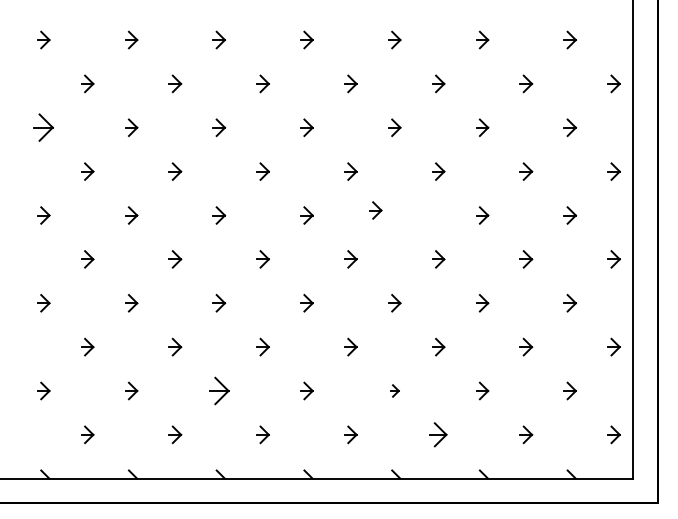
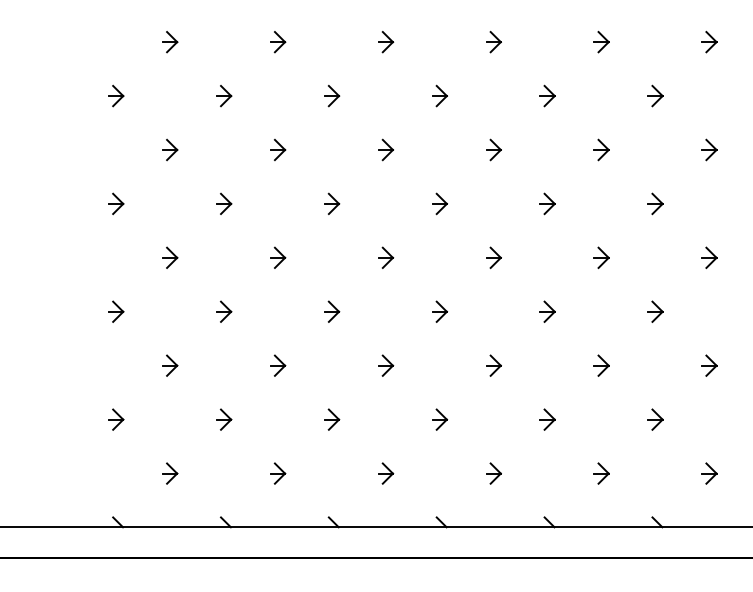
part: (43, 127) -> (115, 95), size x0.62
part: (375, 210) -> (547, 203), moved
part: (218, 390) -> (331, 419), size x0.62
part: (394, 390) -> (547, 419), size x1.43
part: (438, 434) -> (601, 473), size x0.71

